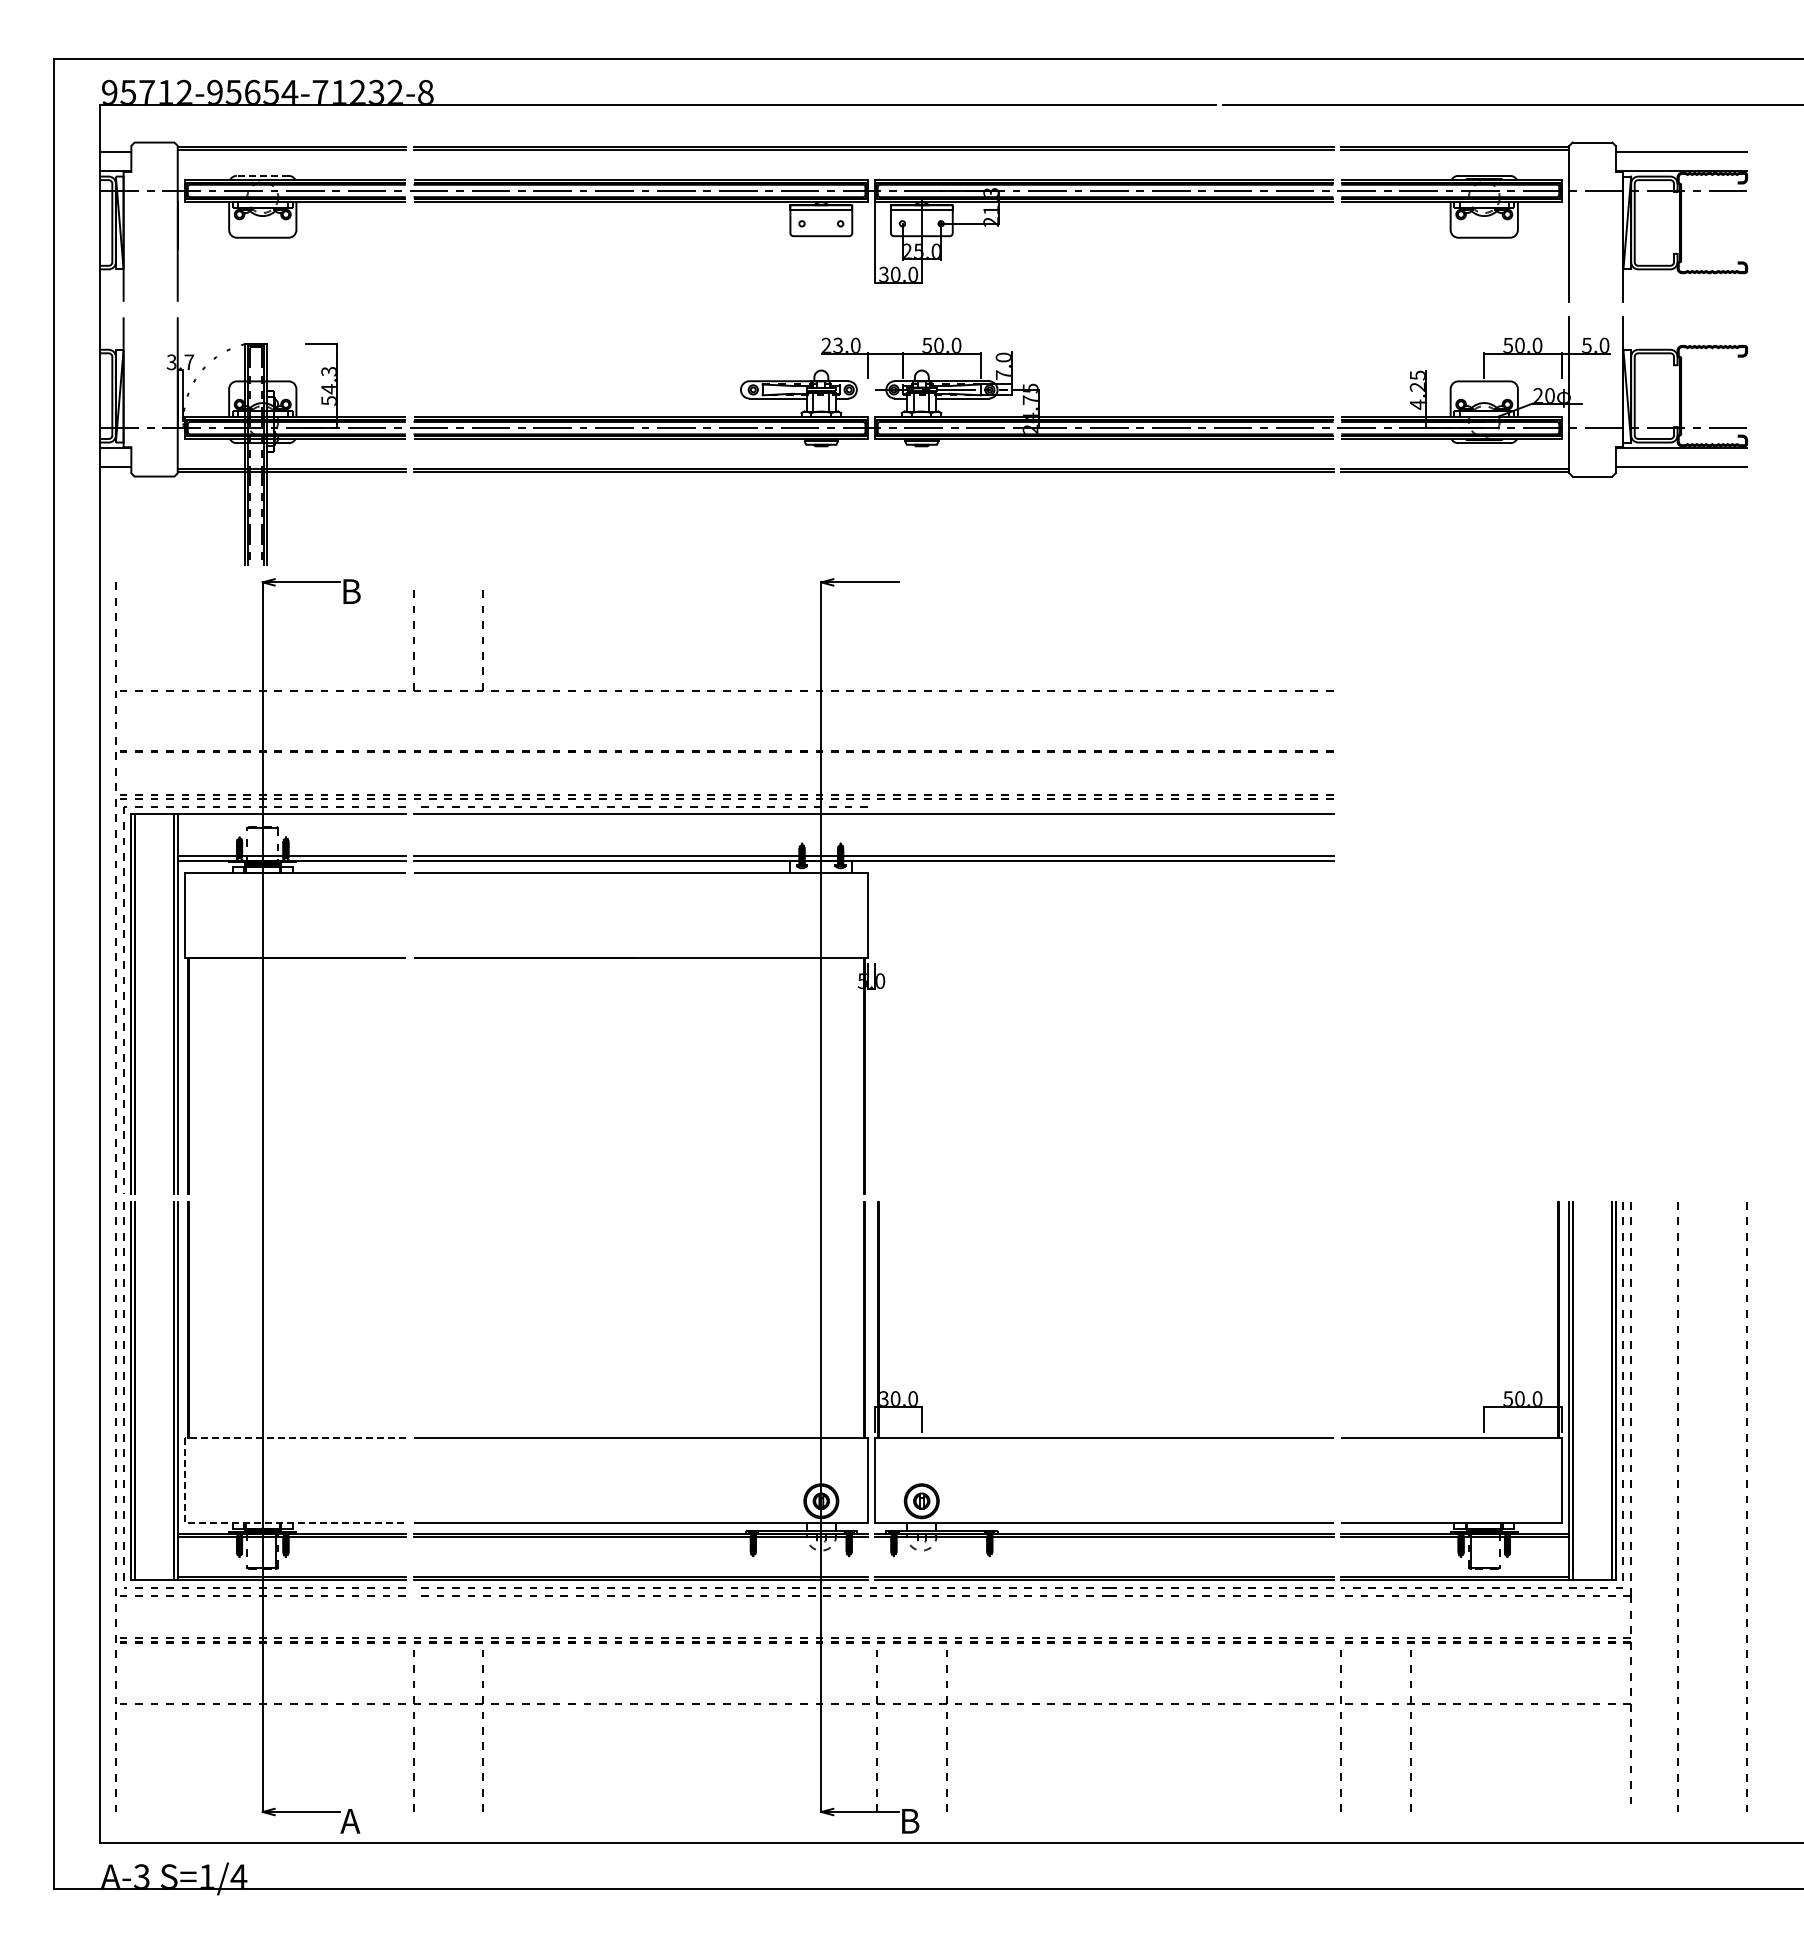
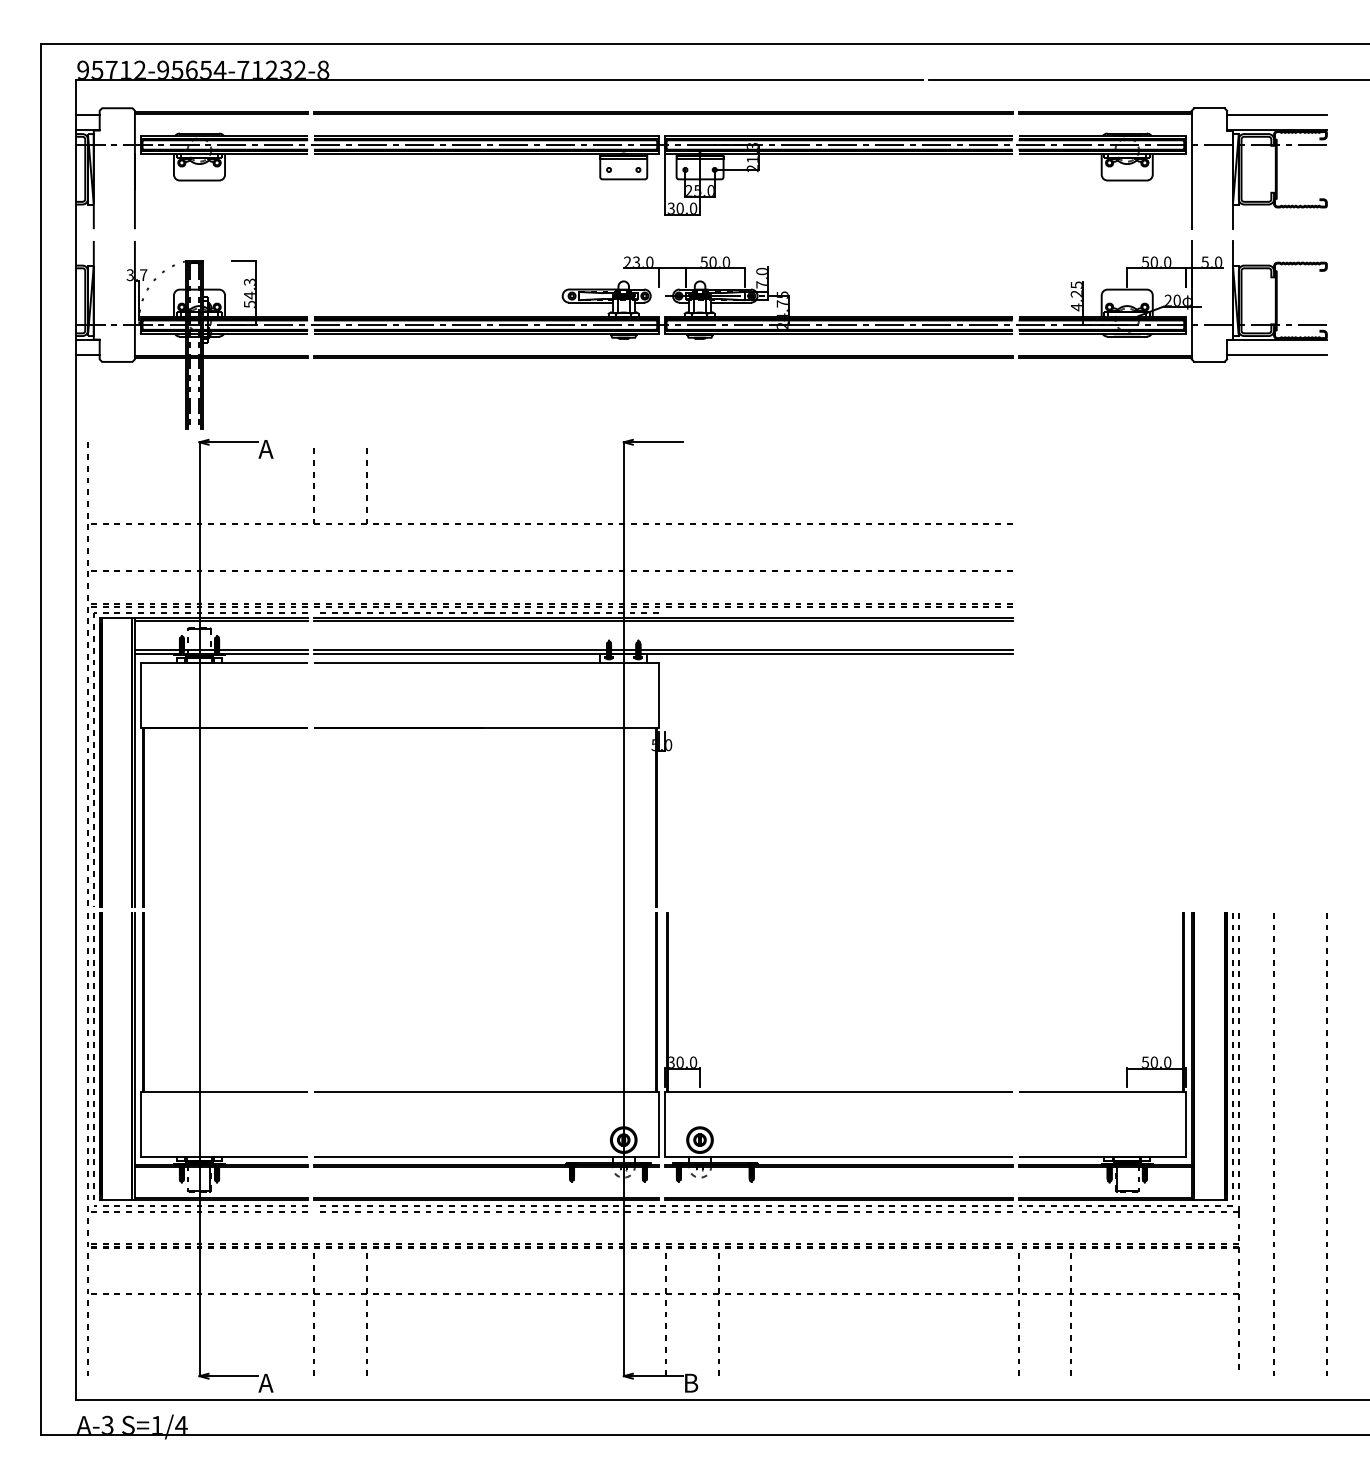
line: (262, 175) -> (199, 133), dashed -> solid
text: (350, 591) -> (266, 449), B -> A
line: (291, 817) -> (221, 620), added
line: (873, 817) -> (663, 620), added
line: (185, 1480) -> (140, 1124), dashed -> solid

